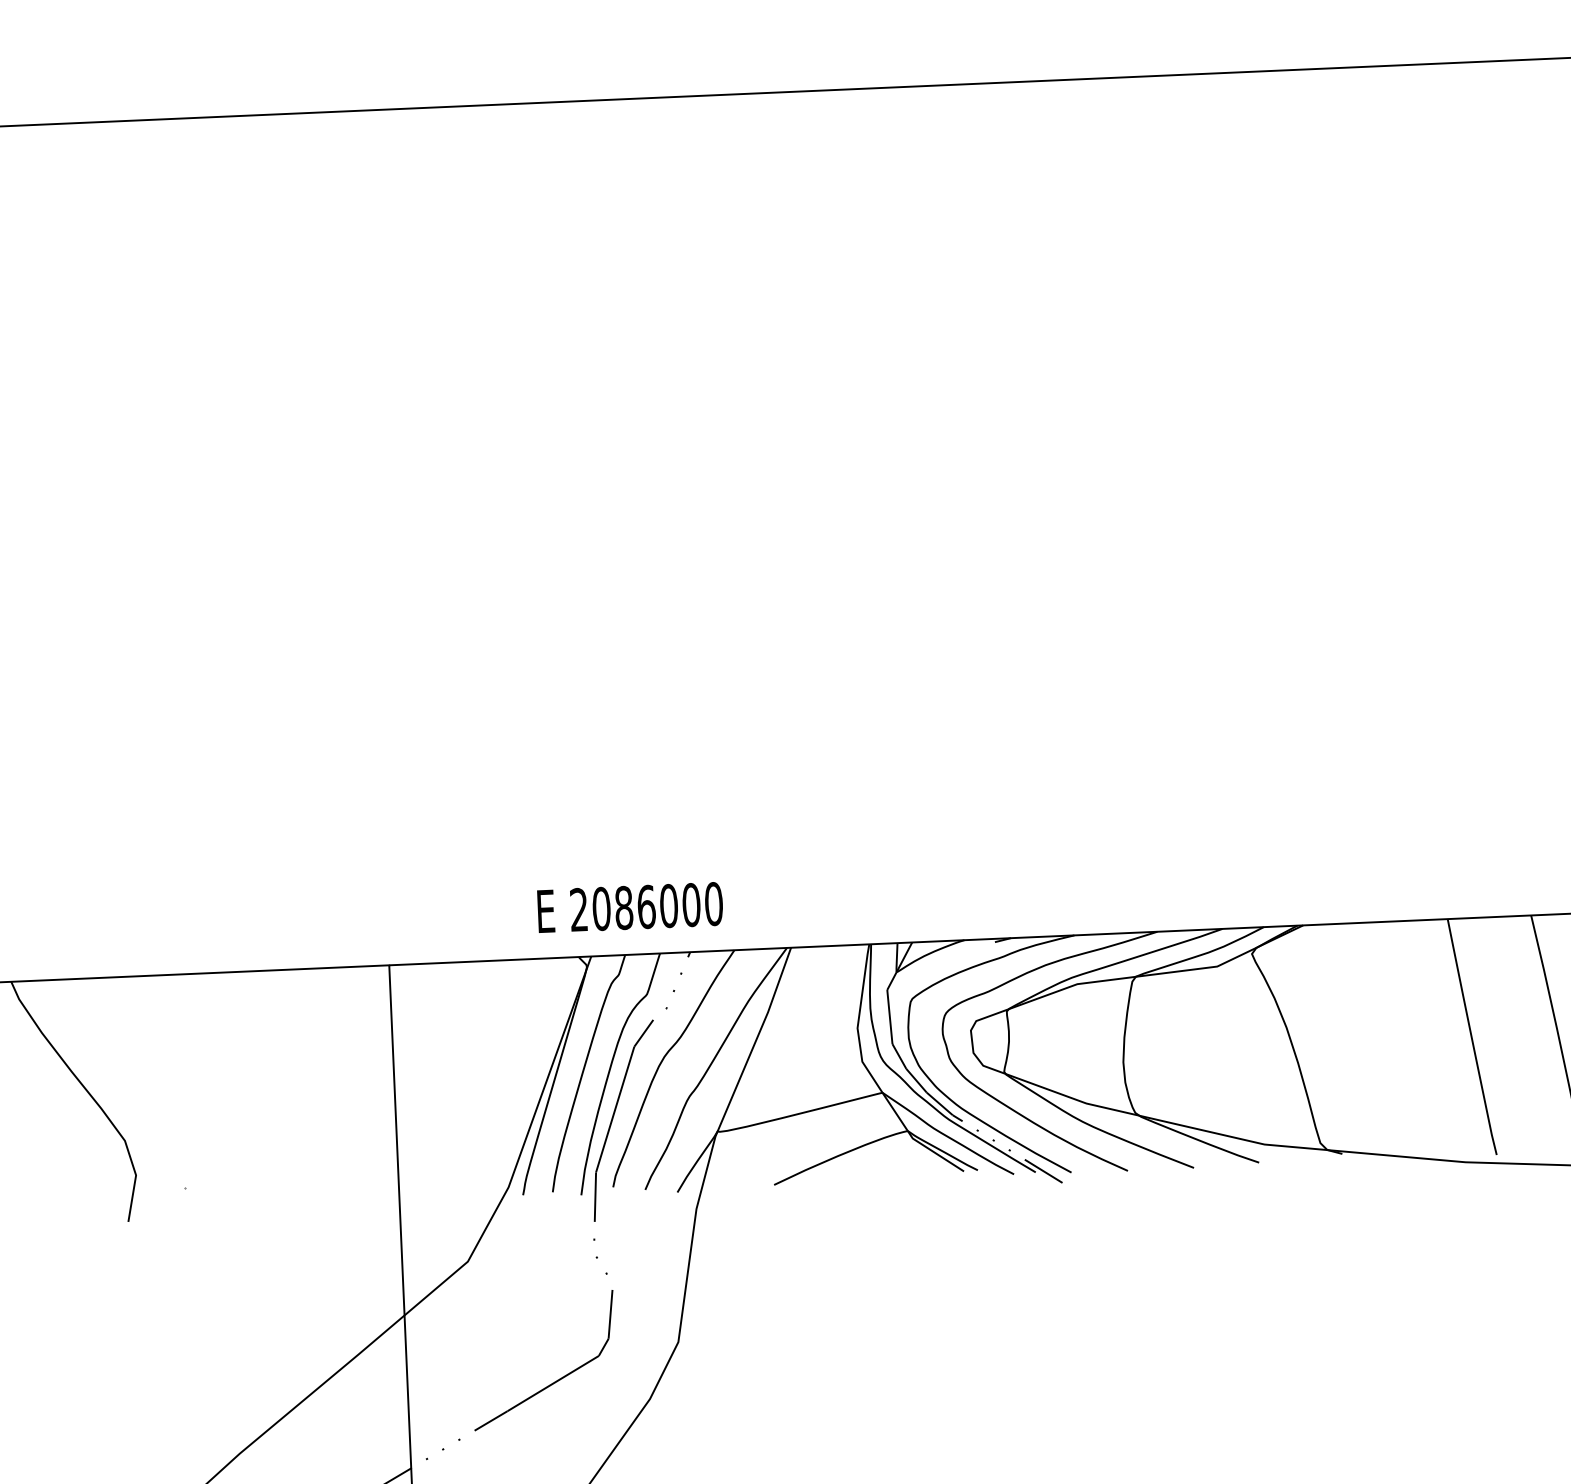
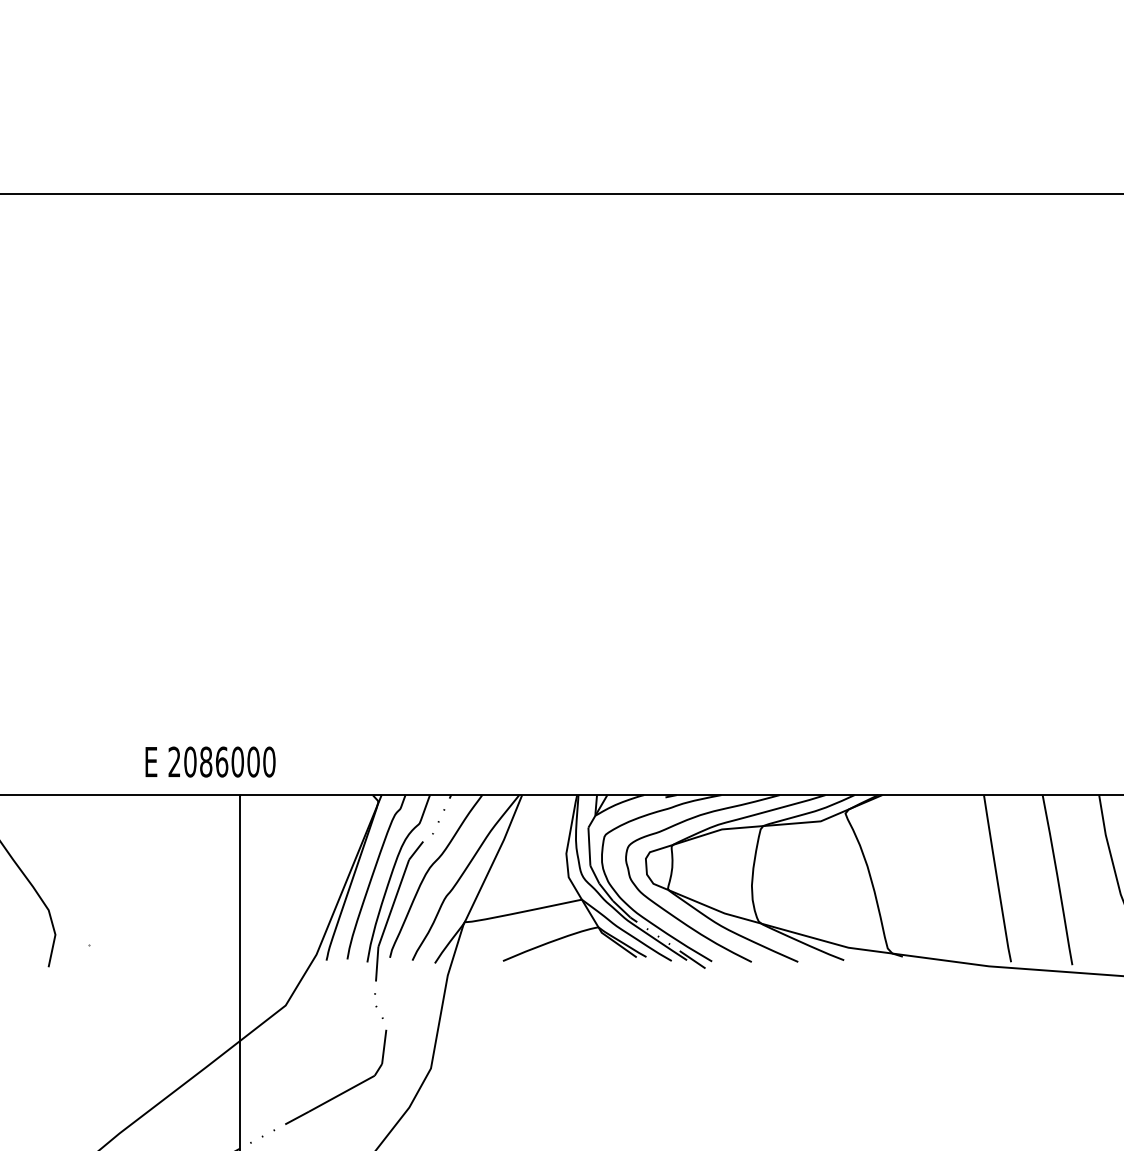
text: (630, 906) -> (210, 761), moved

